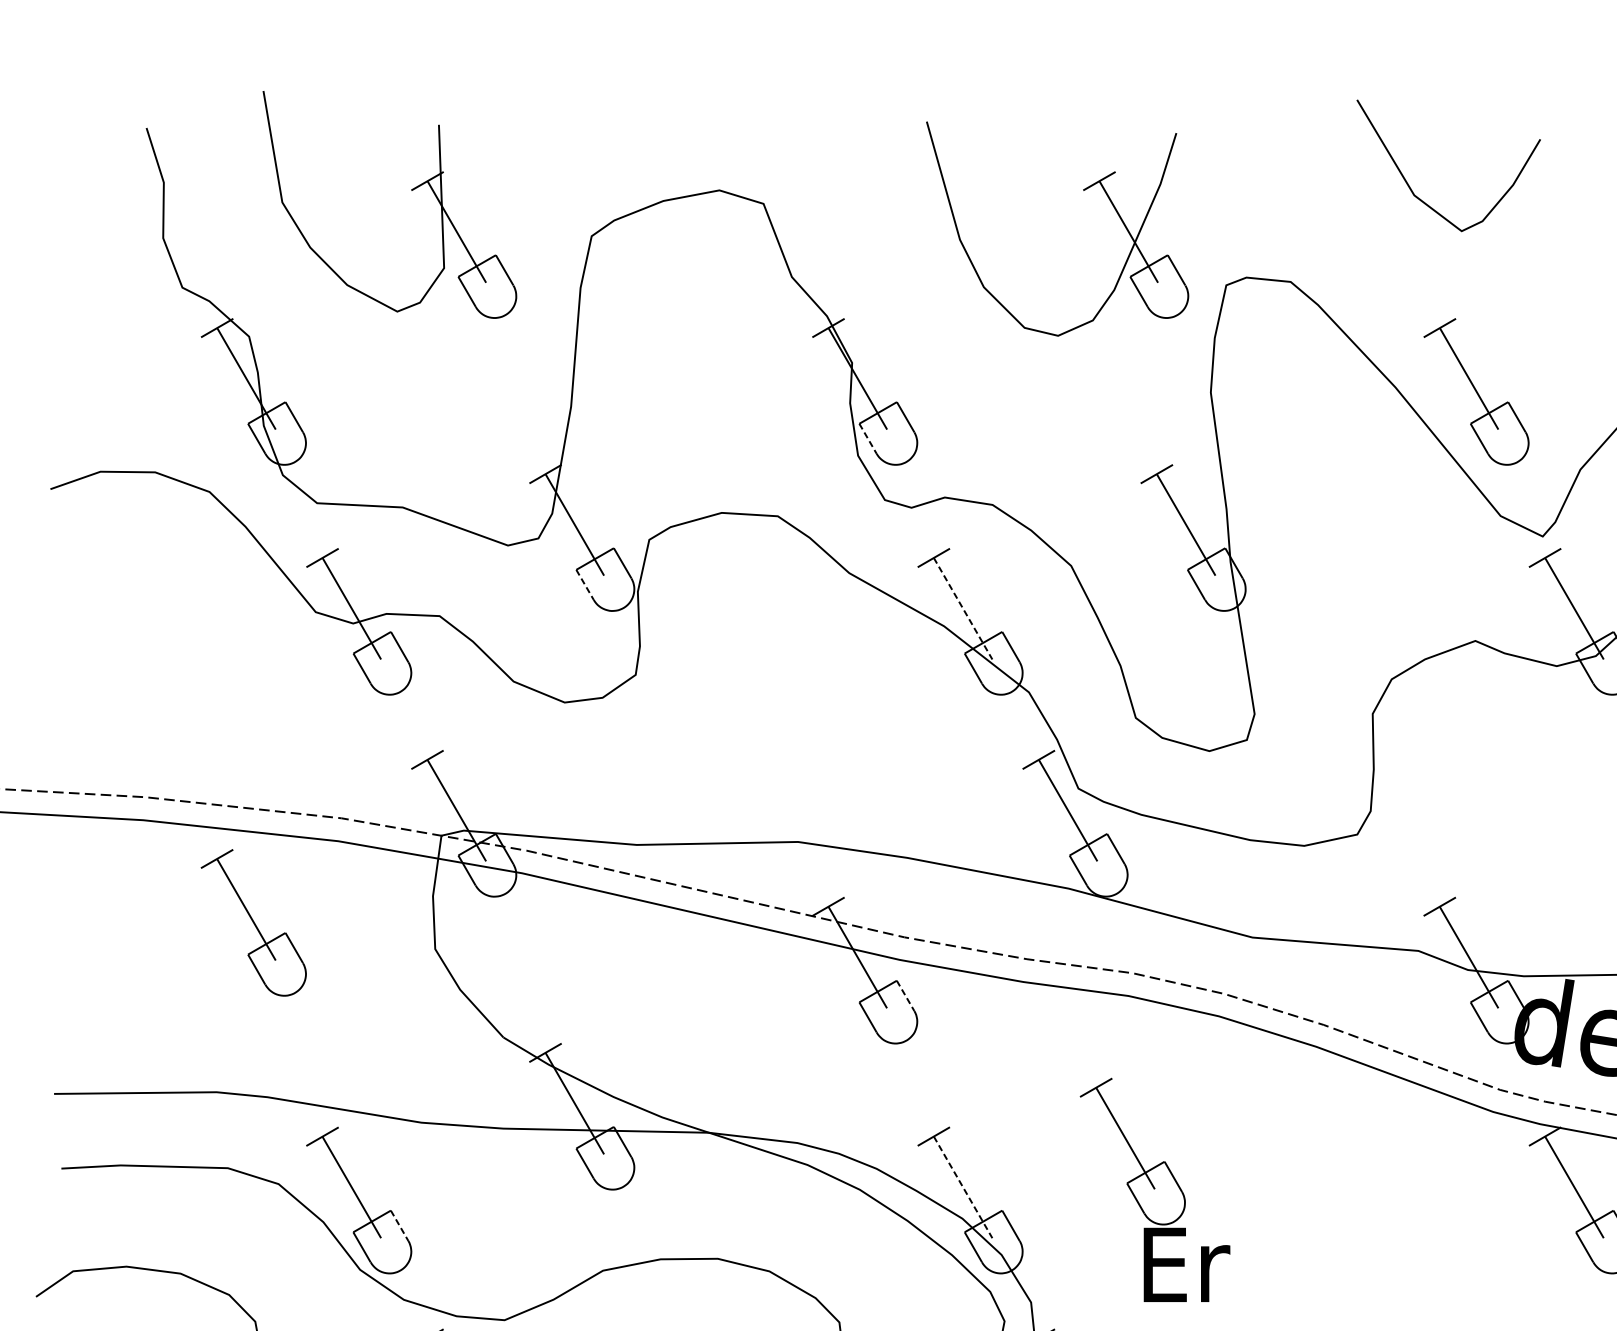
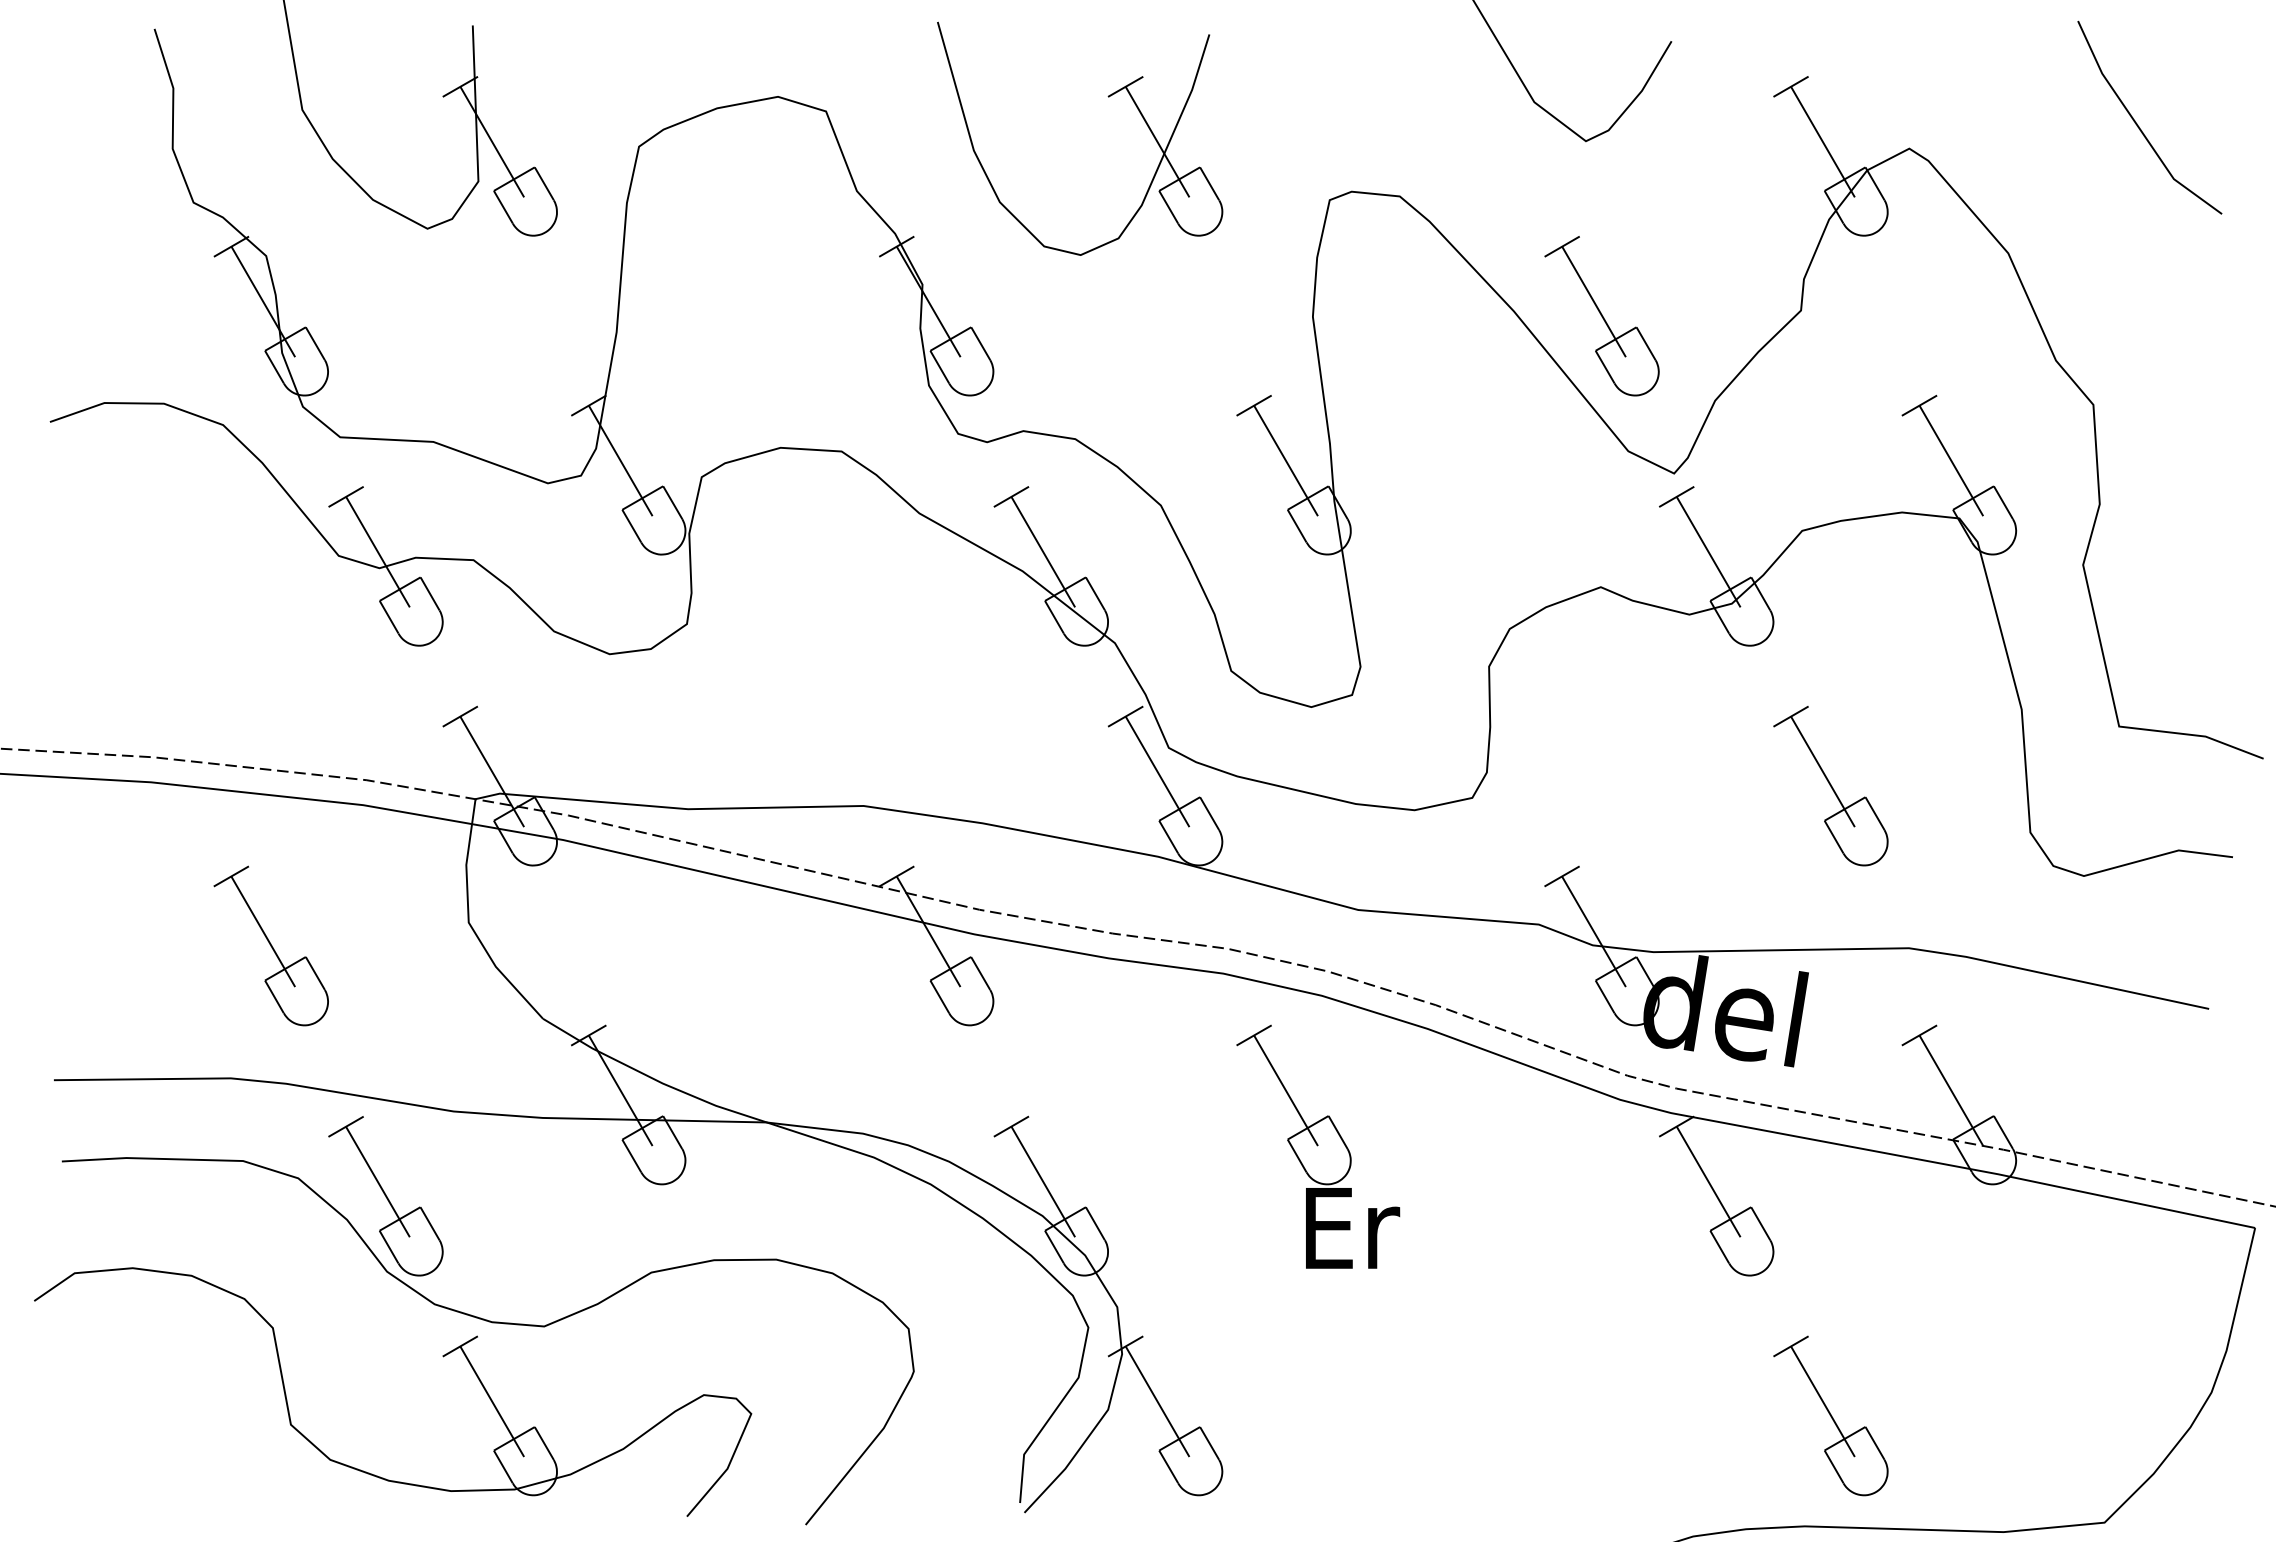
part: (1083, 191) -> (1108, 97), moved
line: (867, 439) -> (939, 367), dashed -> solid
line: (584, 585) -> (631, 526), dashed -> solid
line: (963, 609) -> (1043, 552), dashed -> solid
part: (253, 922) -> (270, 945), moved
line: (905, 995) -> (980, 973), dashed -> solid
line: (963, 1187) -> (1043, 1181), dashed -> solid
part: (1155, 1189) -> (1318, 1146), moved
line: (400, 1226) -> (430, 1224), dashed -> solid

